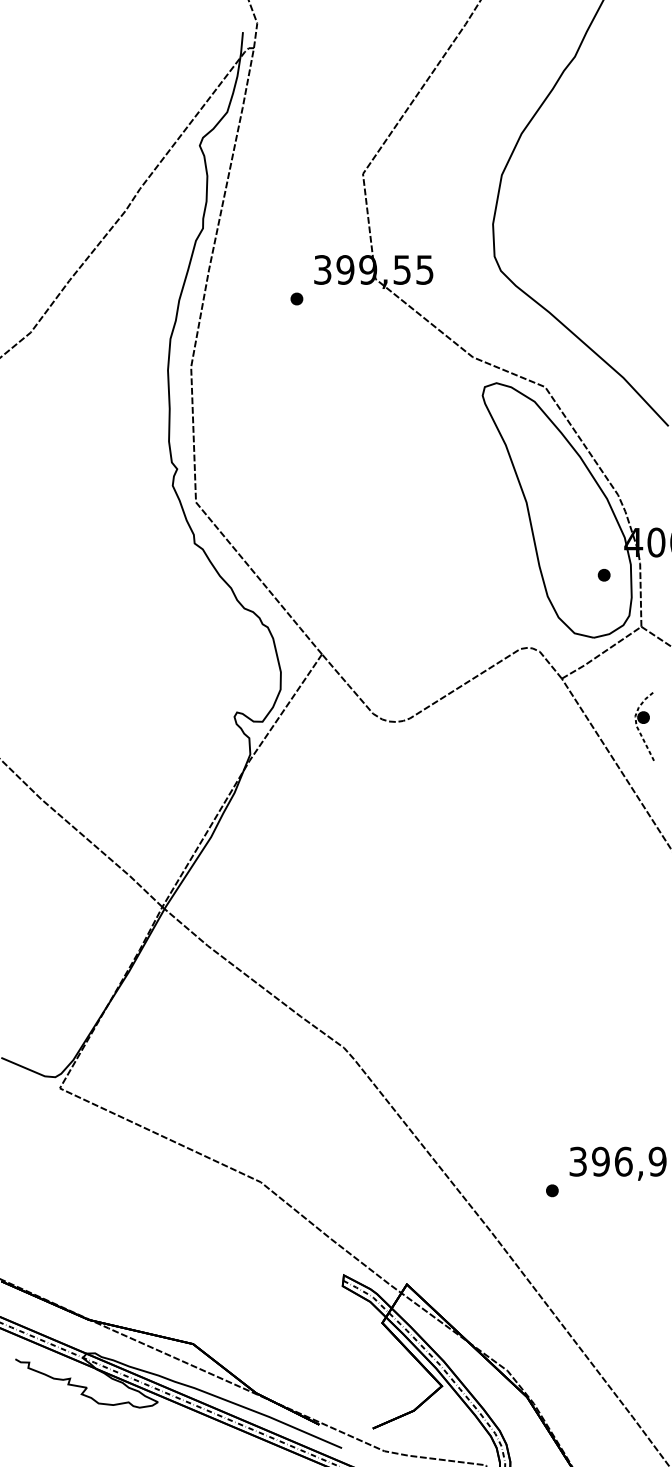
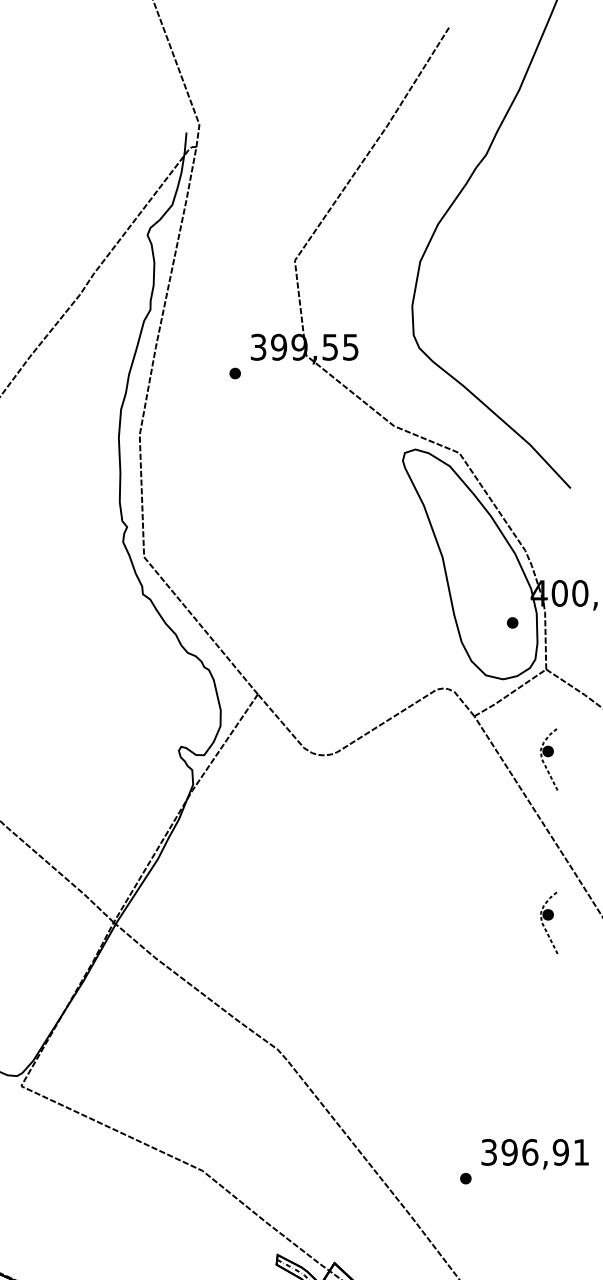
part: (644, 907) -> (549, 922), added

